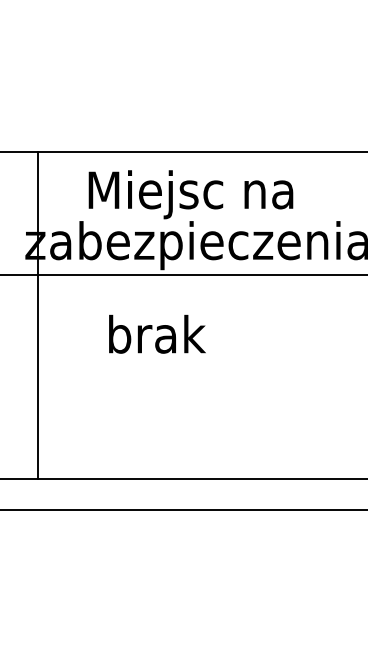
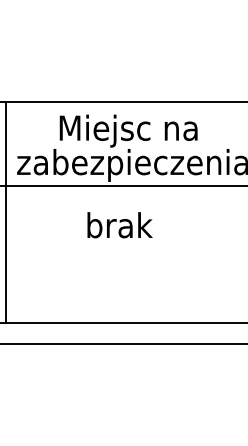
line: (37, 315) -> (6, 212), moved
text: (156, 334) -> (119, 225), moved

